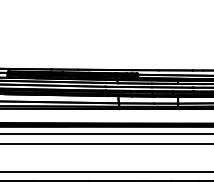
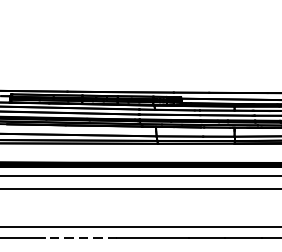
line: (60, 180) -> (79, 237), solid -> dashed

